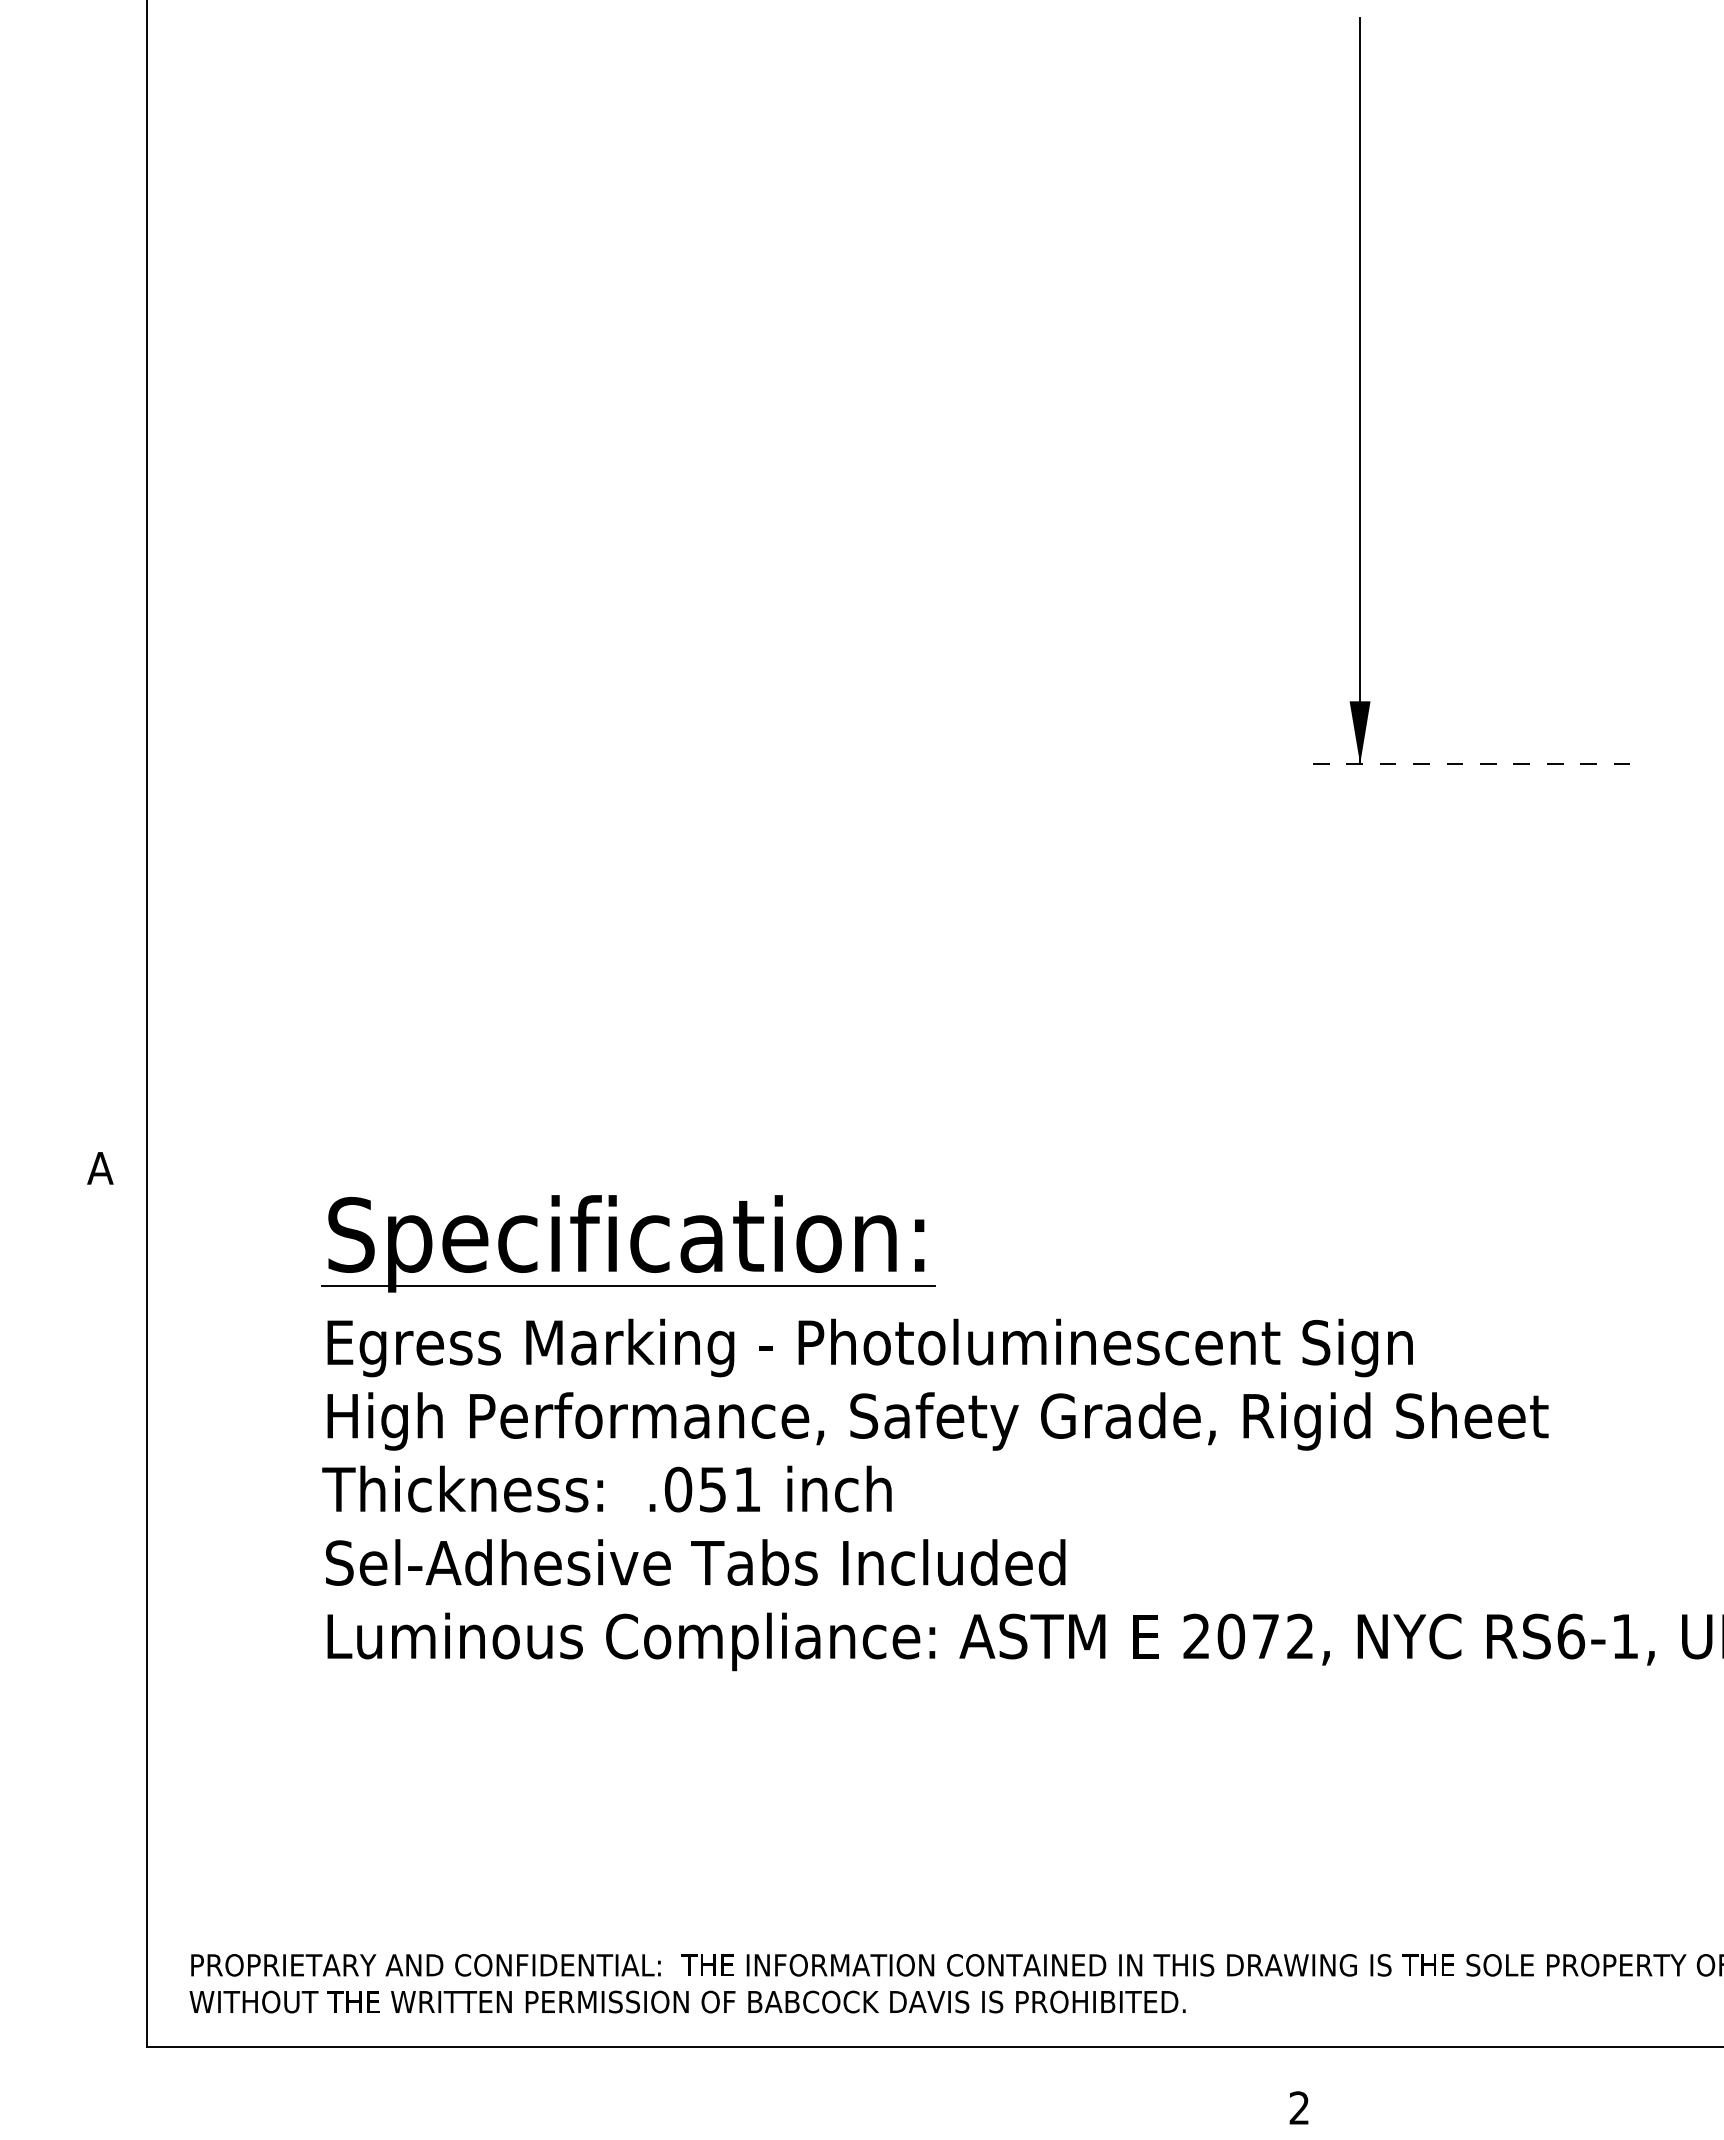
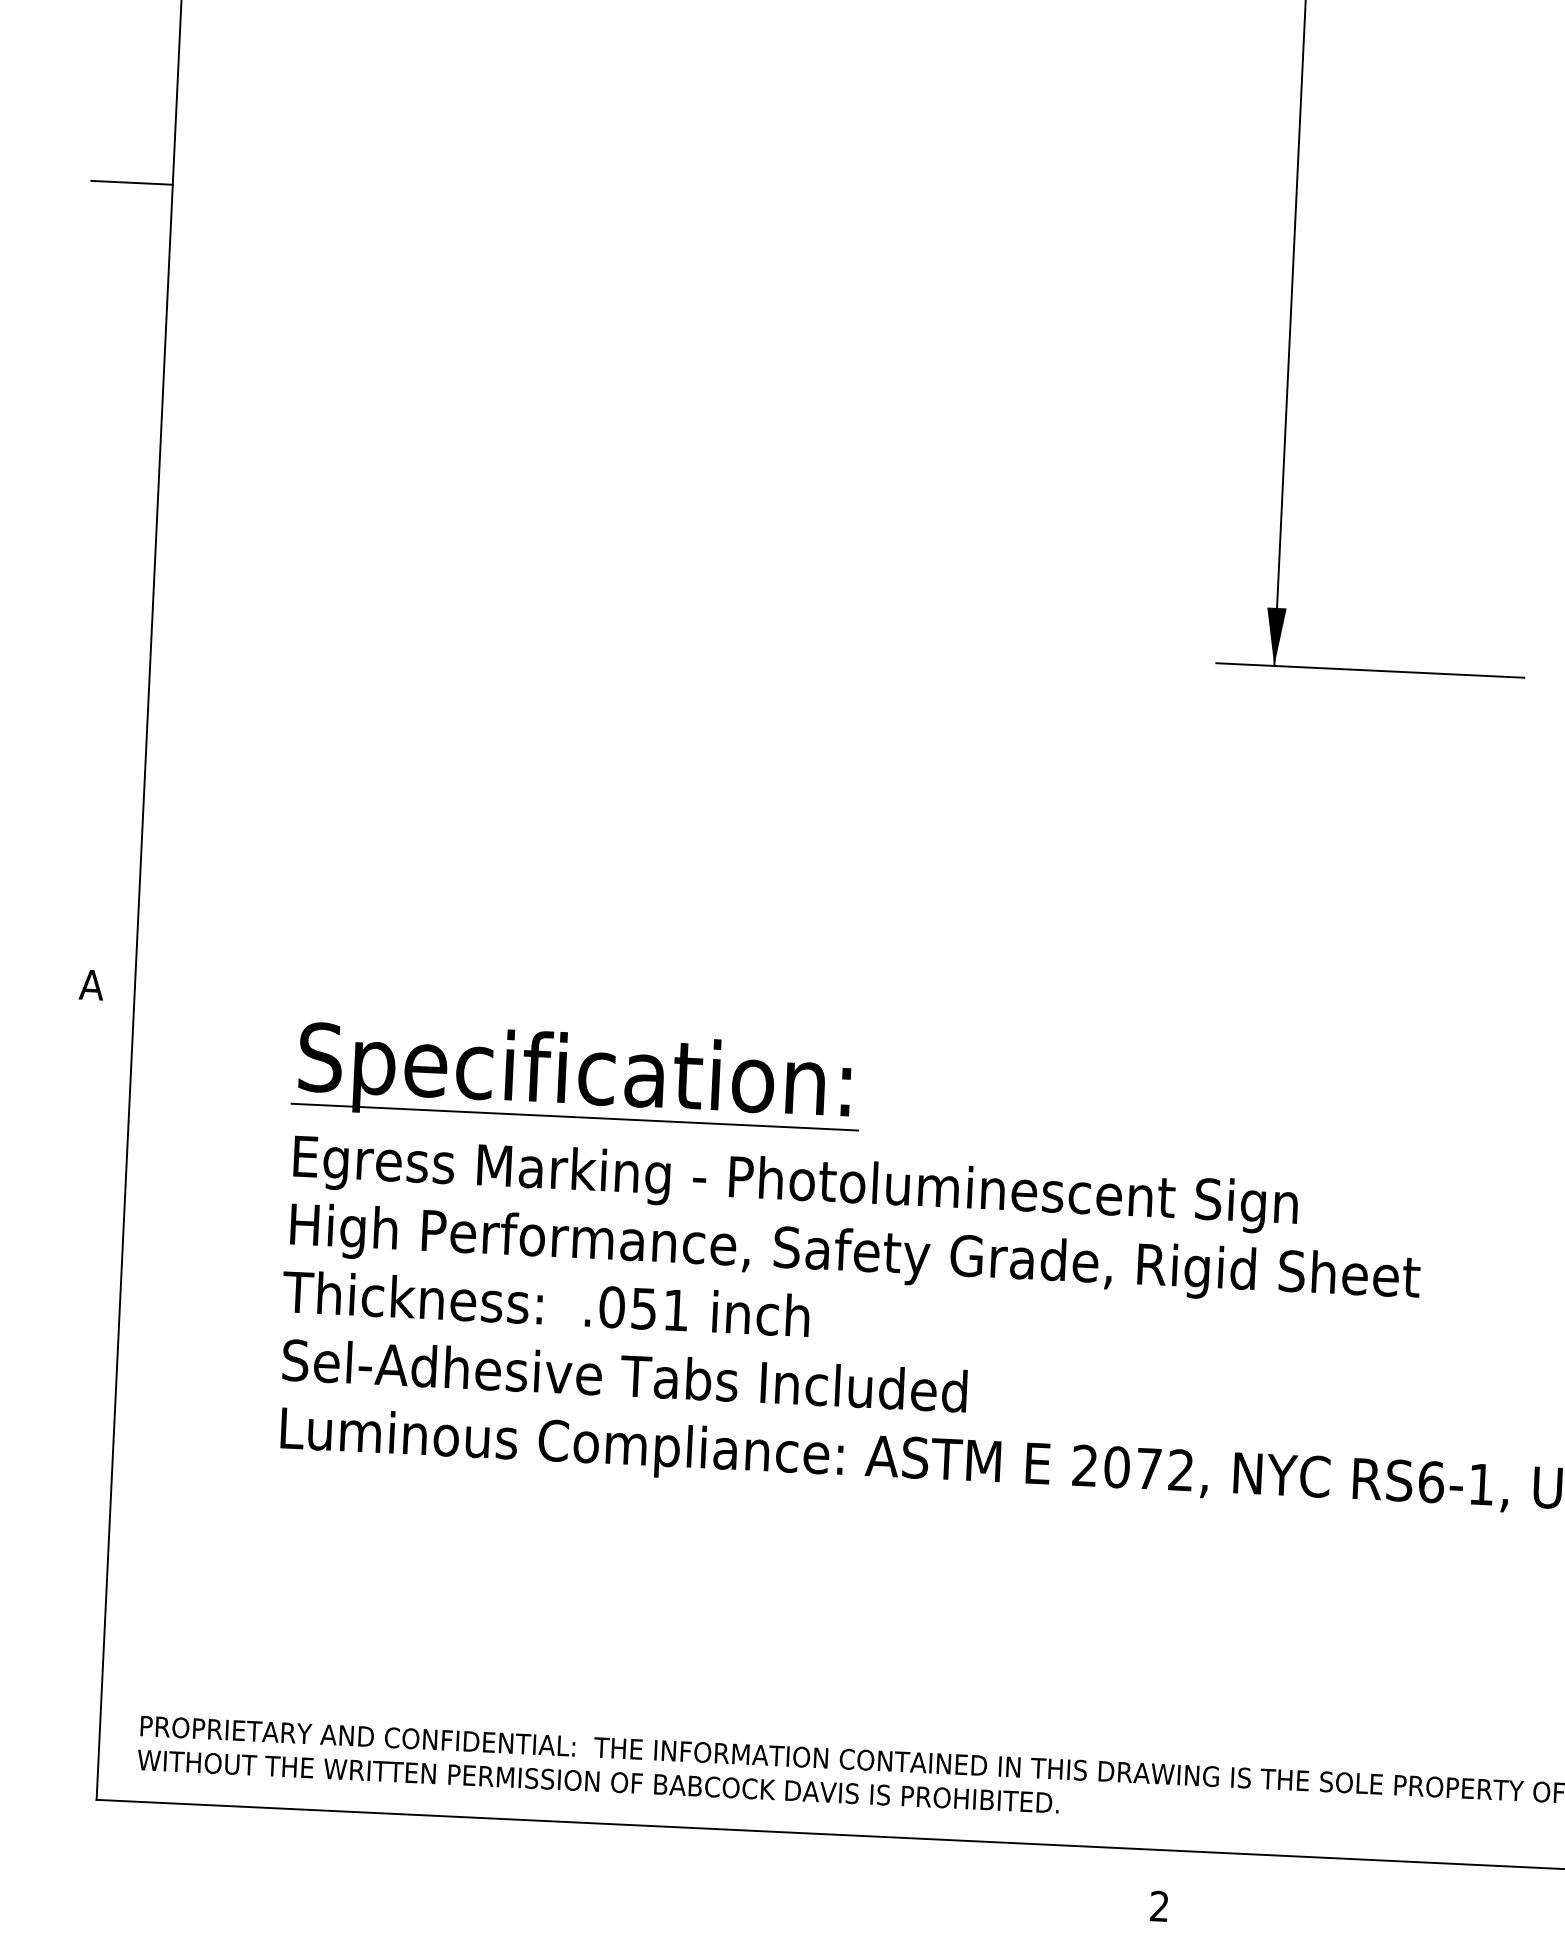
line: (103, 300) -> (132, 182), added
line: (1463, 764) -> (1369, 670), dashed -> solid

